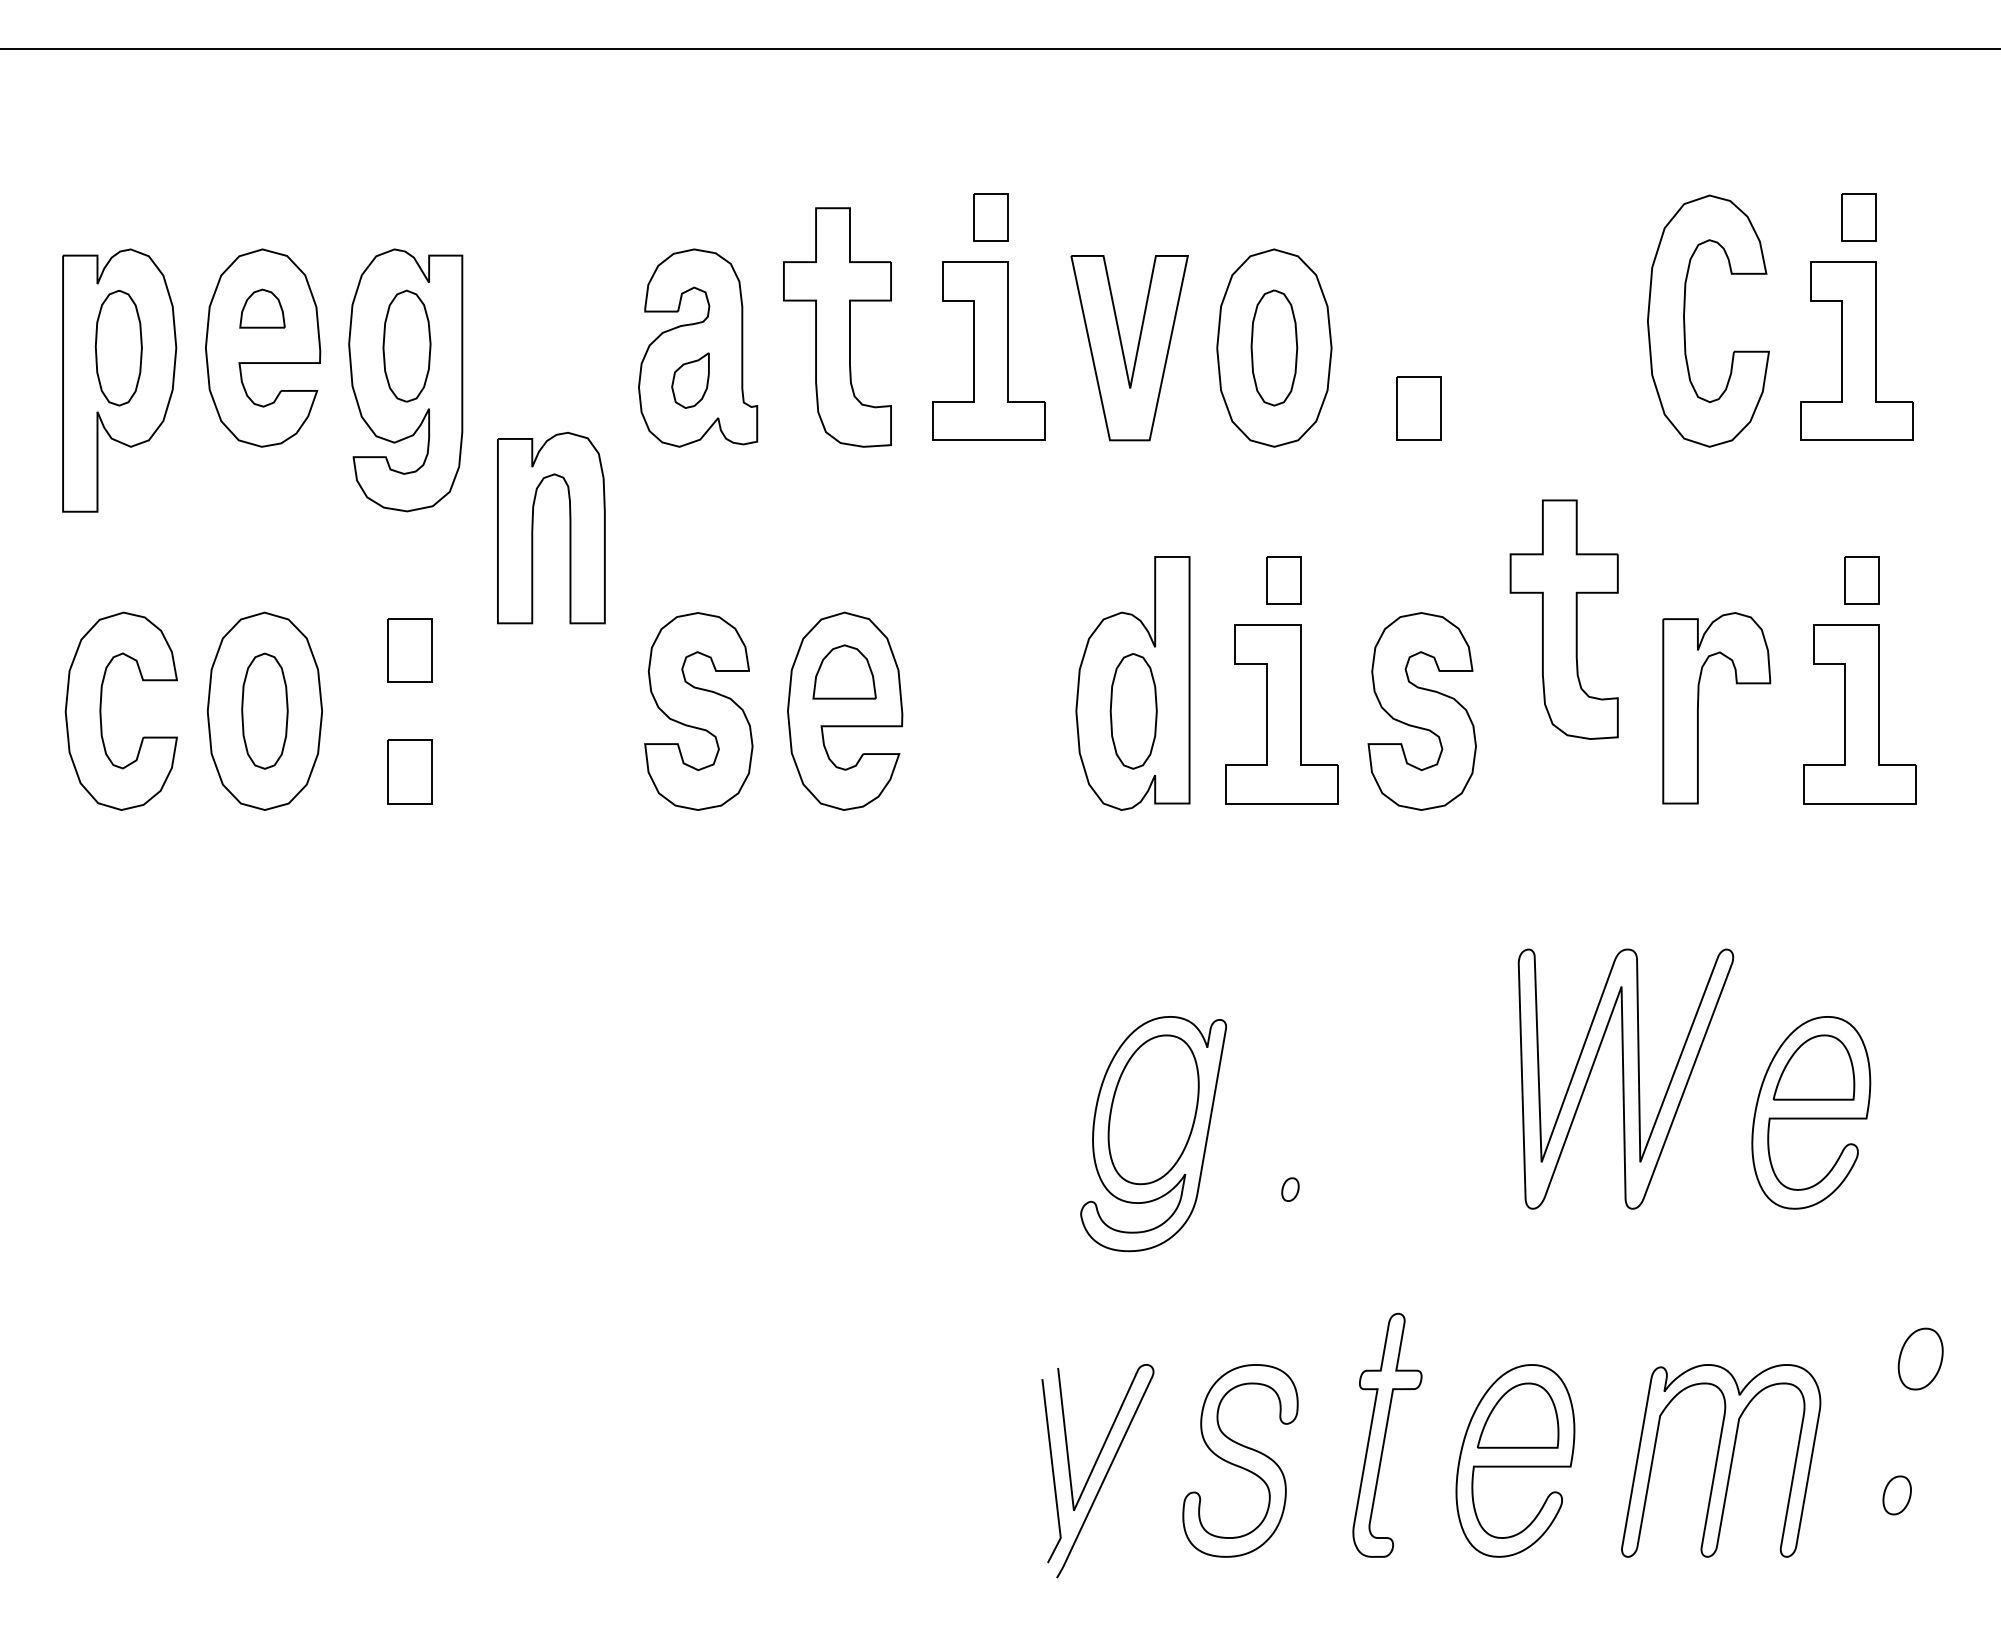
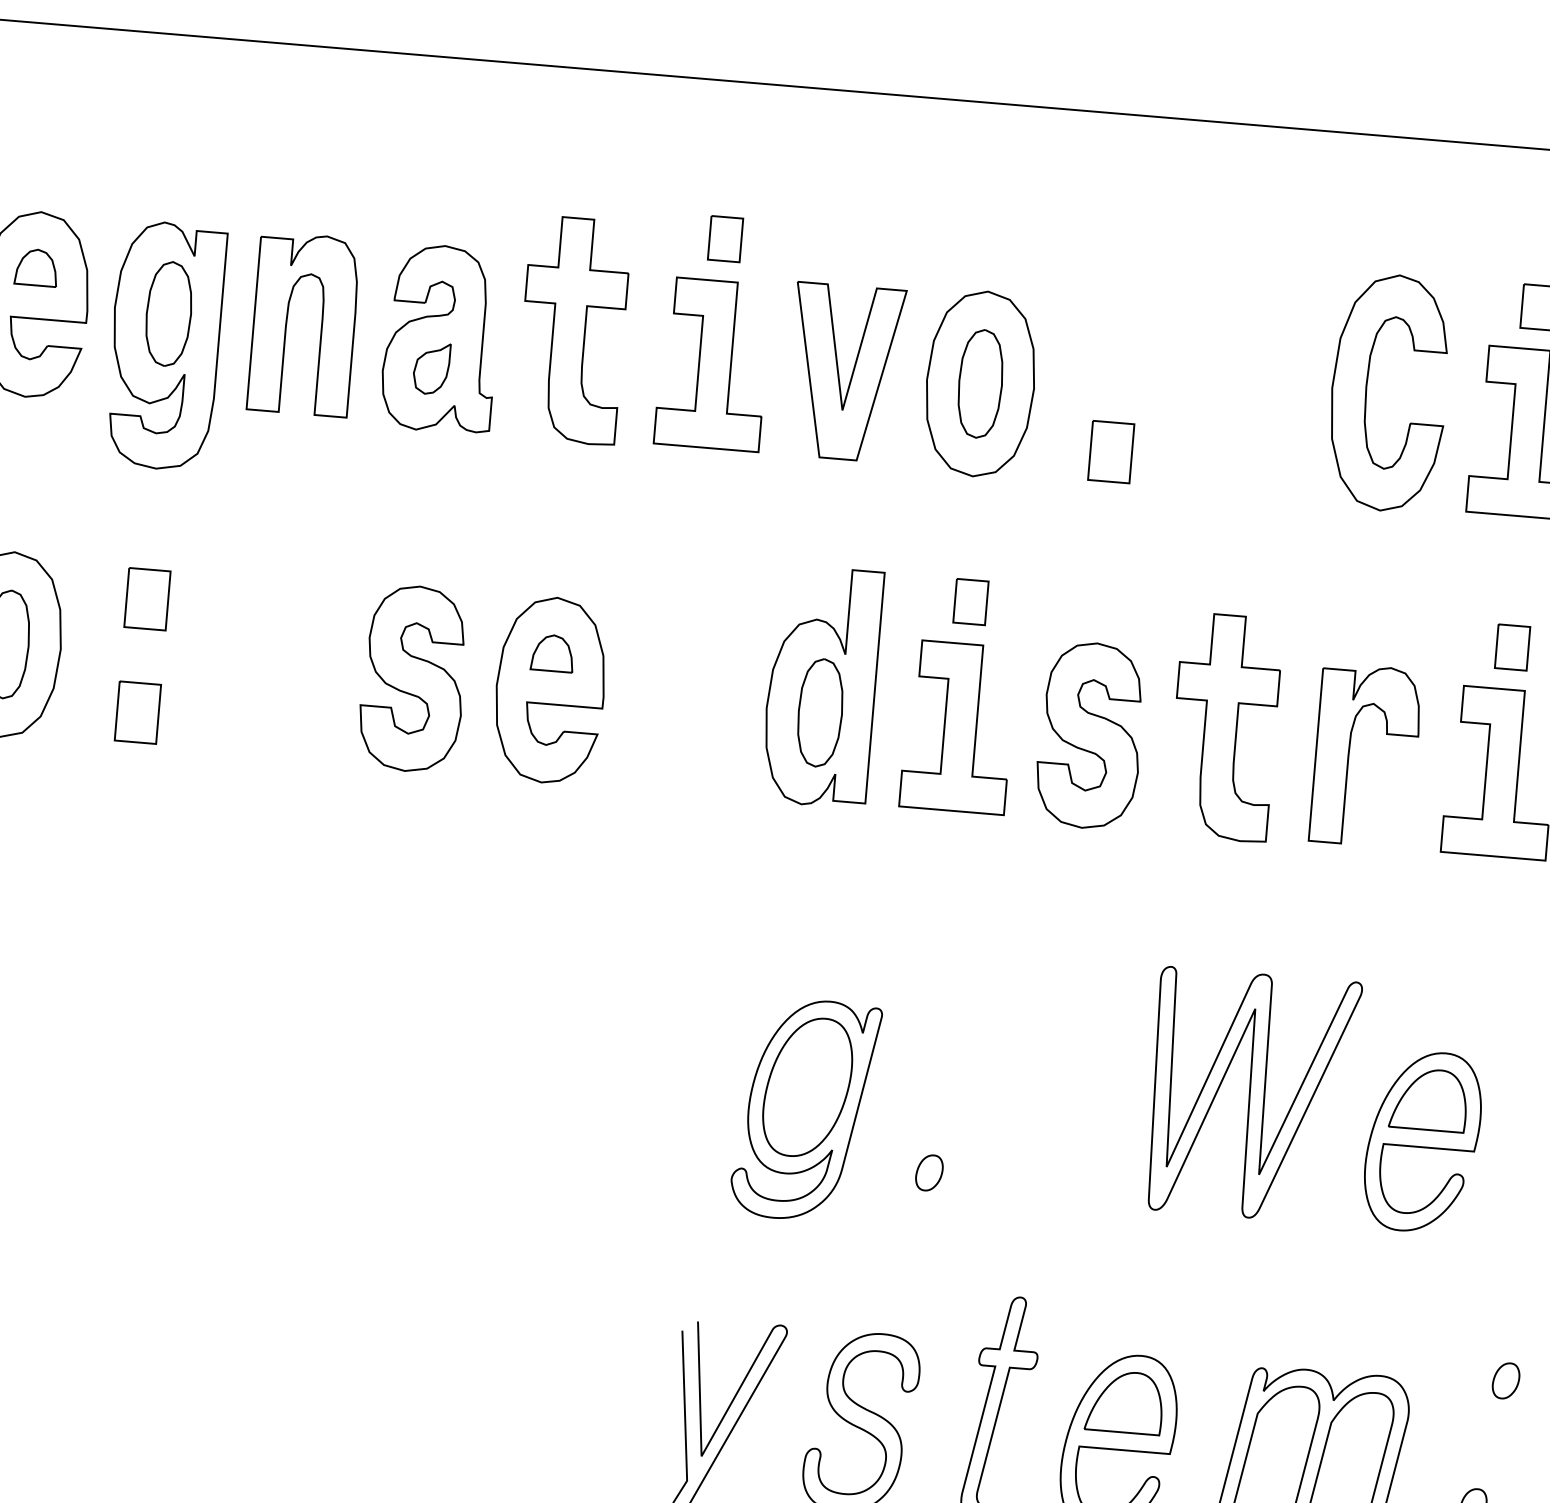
part: (533, 528) -> (287, 323), moved
part: (1563, 619) -> (1224, 727), moved
part: (844, 671) -> (552, 652), size x0.71
part: (1290, 1189) -> (929, 1172), size x1.67
part: (1920, 1358) -> (1505, 1380), size x0.62

